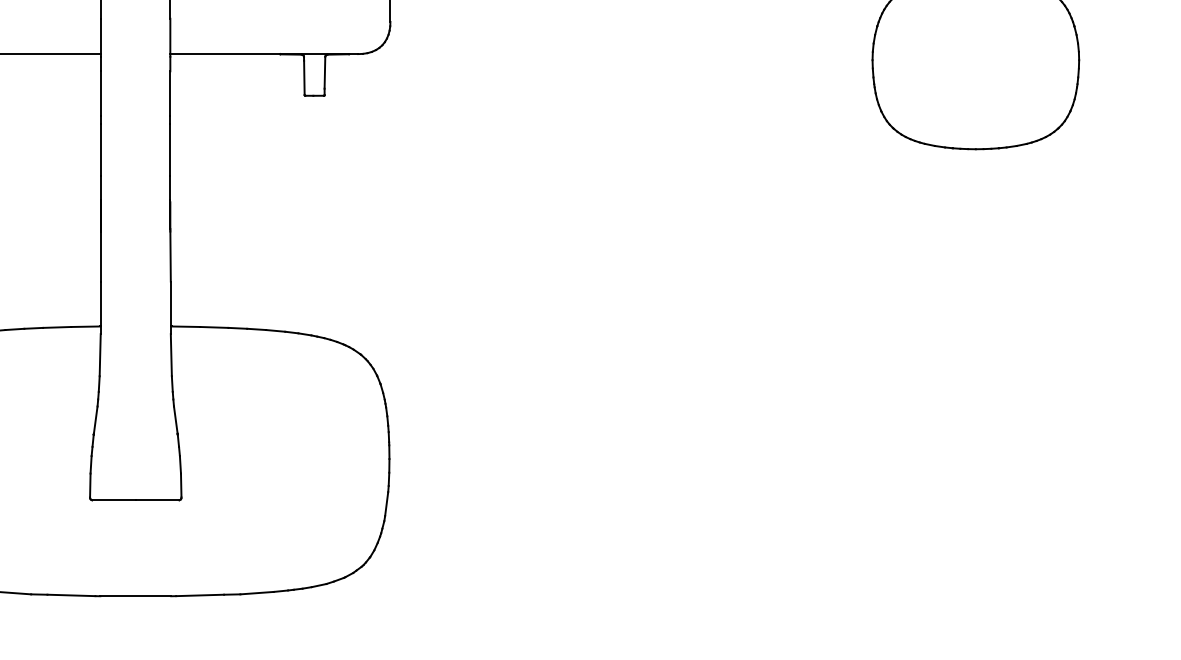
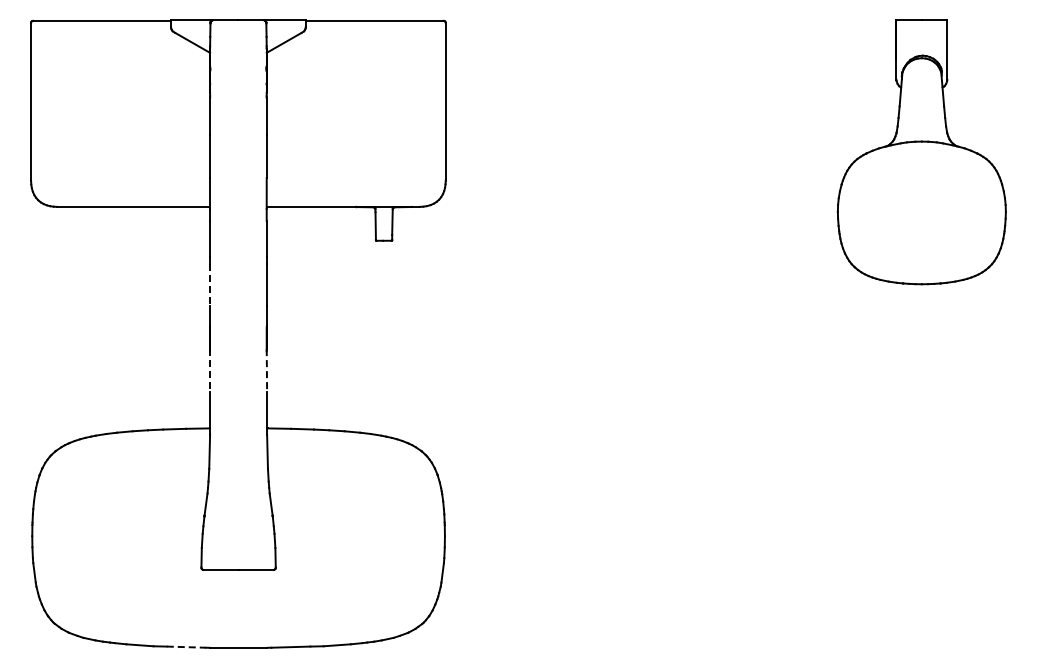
line: (101, 150) -> (210, 285), solid -> dashed
line: (101, 256) -> (210, 371), solid -> dashed
line: (170, 256) -> (266, 371), solid -> dashed
line: (71, 595) -> (186, 647), solid -> dashed

